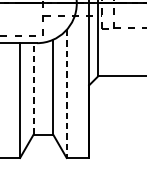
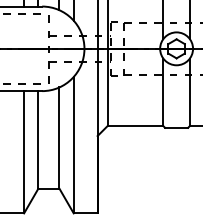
line: (33, 88) -> (38, 139), dashed -> solid
line: (66, 94) -> (73, 145), dashed -> solid

